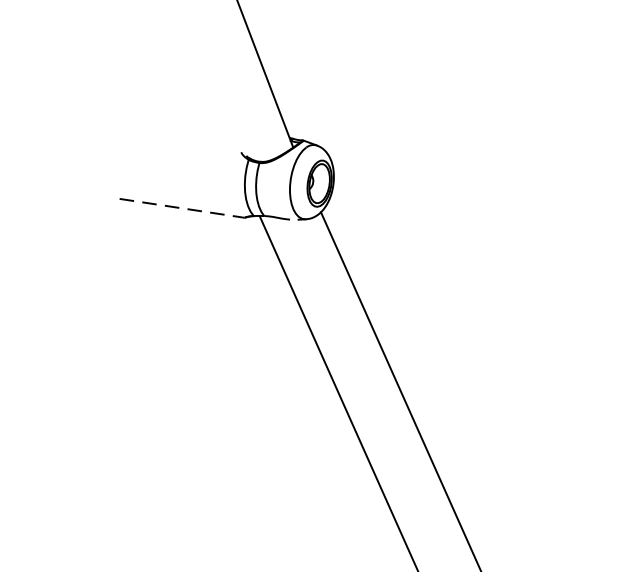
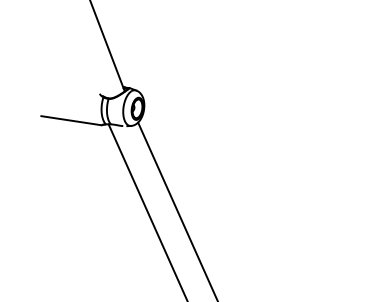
line: (182, 207) -> (71, 120), dashed -> solid

